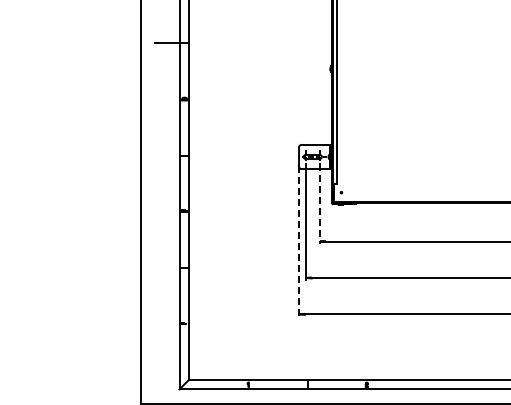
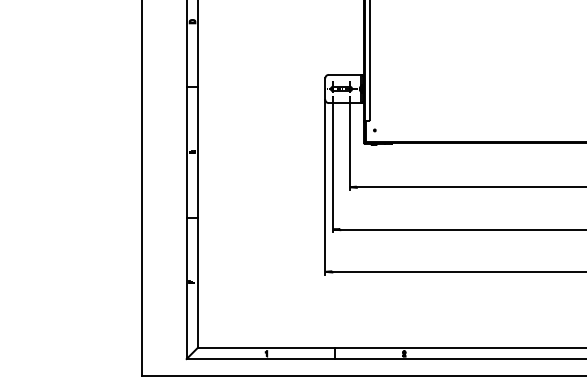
line: (319, 204) -> (349, 144), dashed -> solid
line: (298, 241) -> (324, 187), dashed -> solid

